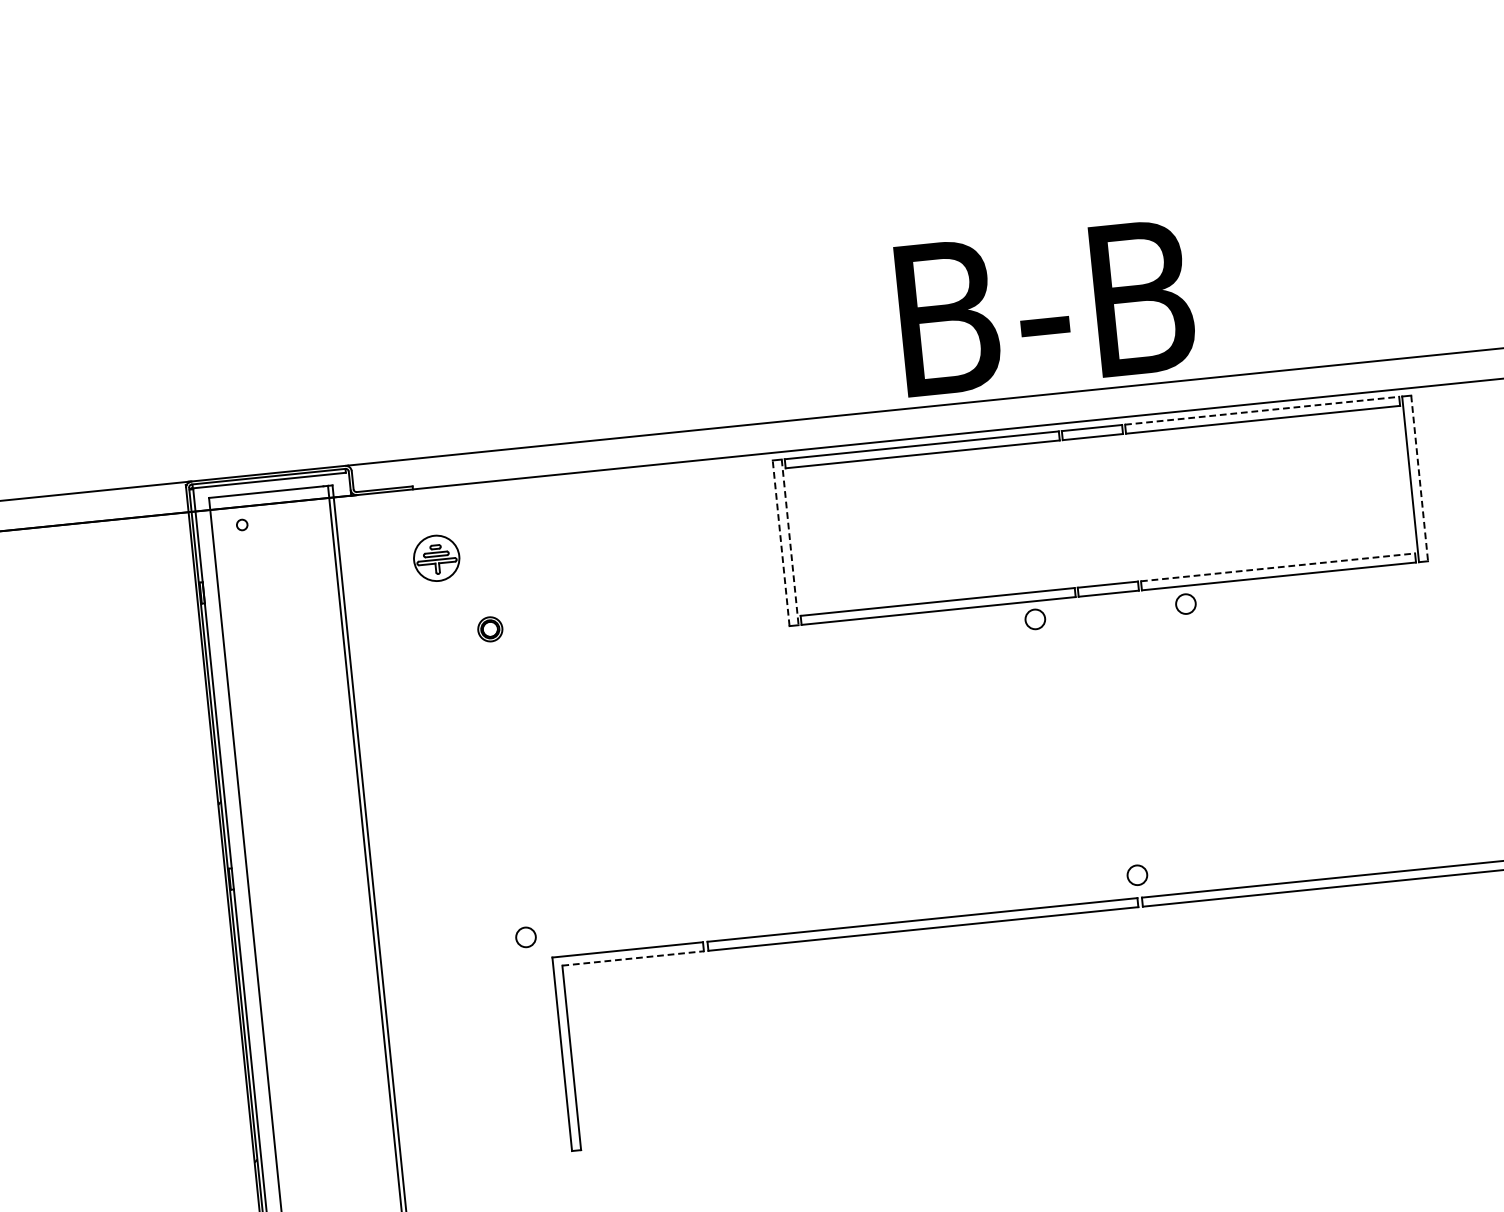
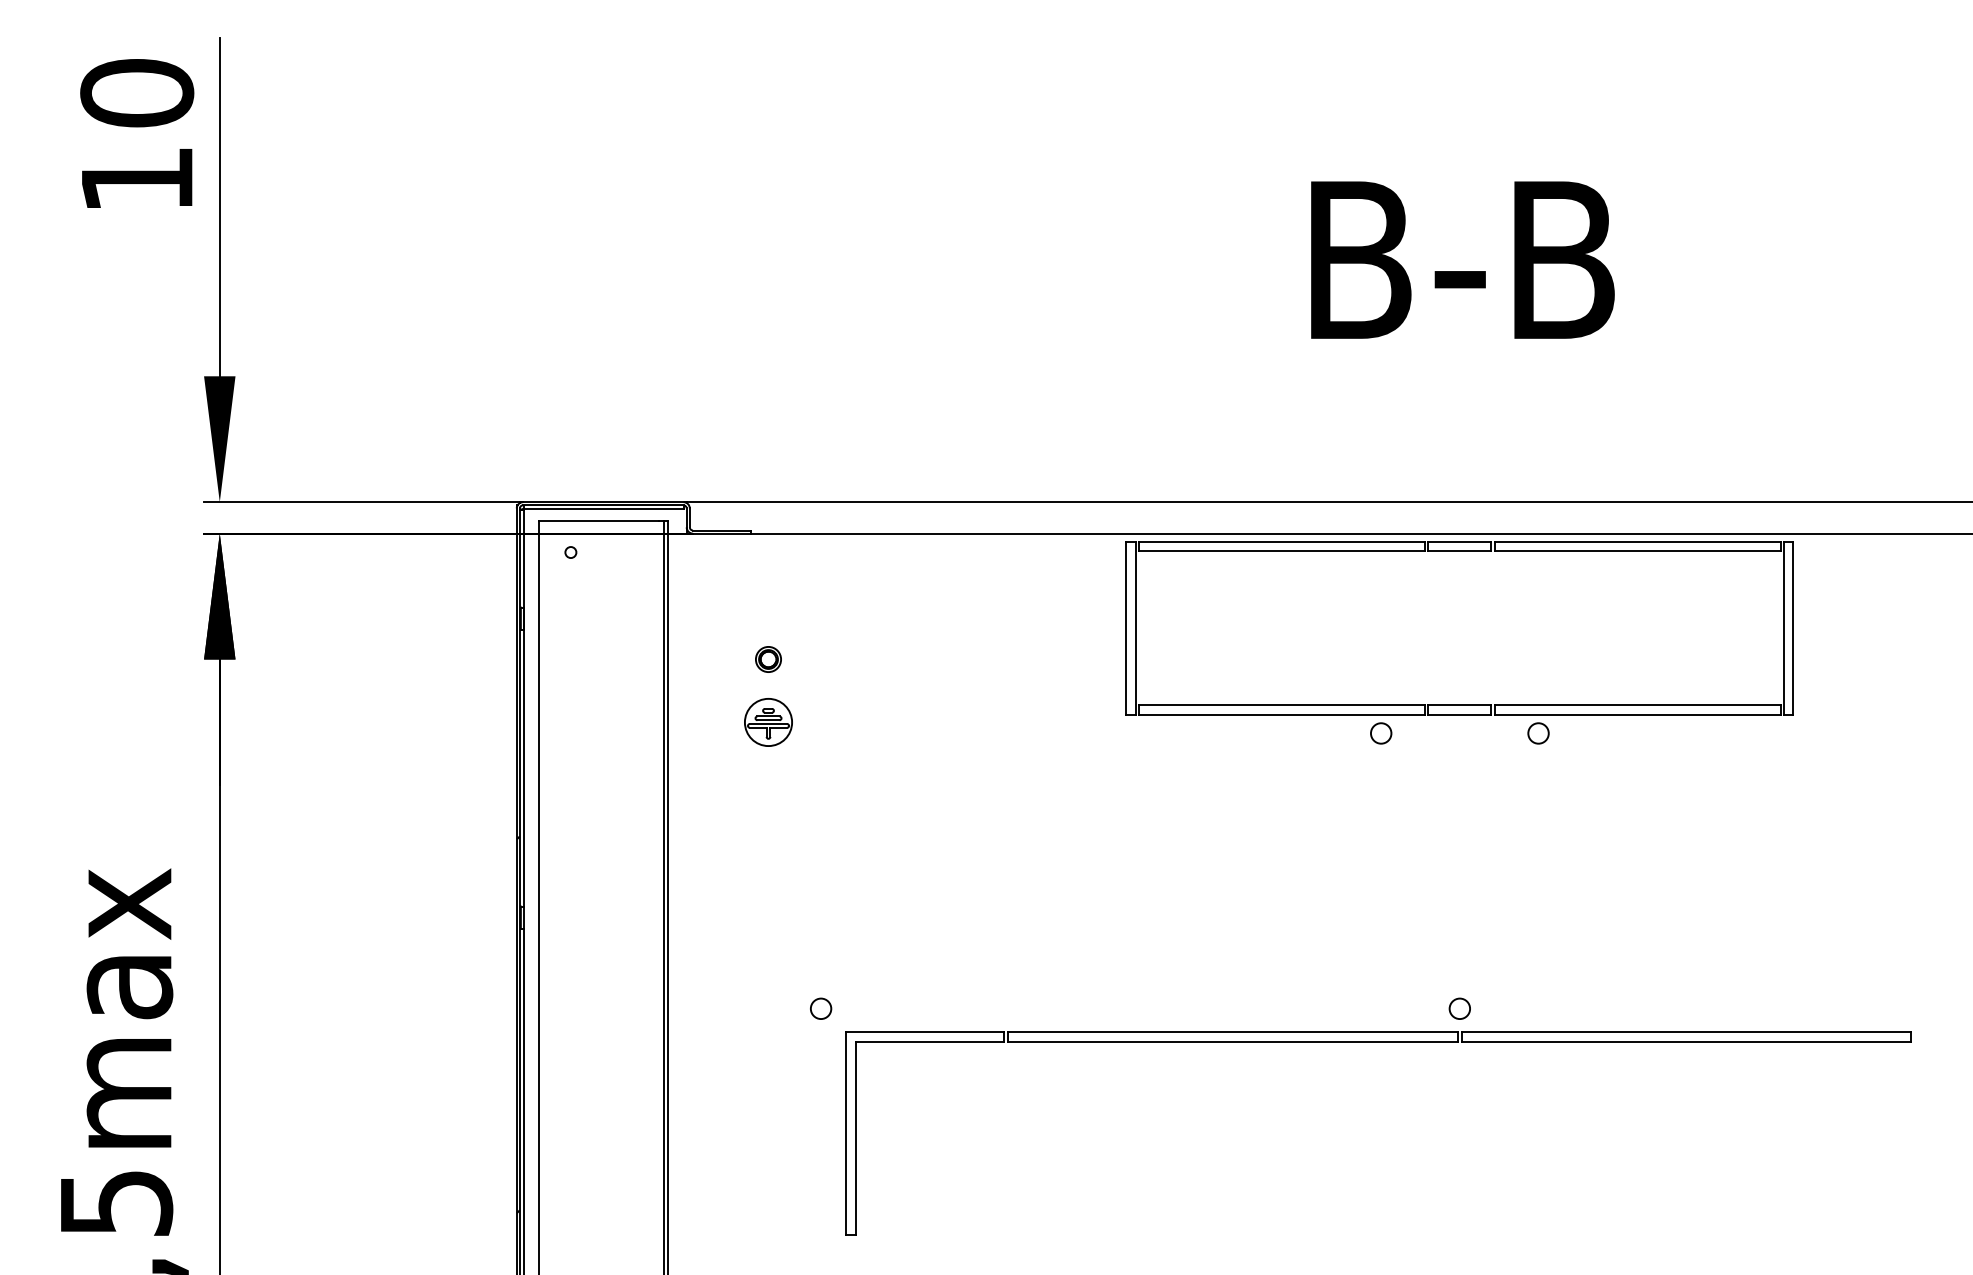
text: (1045, 307) -> (1462, 259), moved
line: (1262, 410) -> (1638, 541), dashed -> solid
line: (1419, 478) -> (1793, 628), dashed -> solid
line: (789, 542) -> (1135, 628), dashed -> solid
line: (781, 543) -> (1126, 628), dashed -> solid
part: (436, 558) -> (768, 722), moved
line: (1278, 567) -> (1638, 705), dashed -> solid
part: (490, 629) -> (768, 659), moved
line: (632, 958) -> (929, 1041), dashed -> solid

